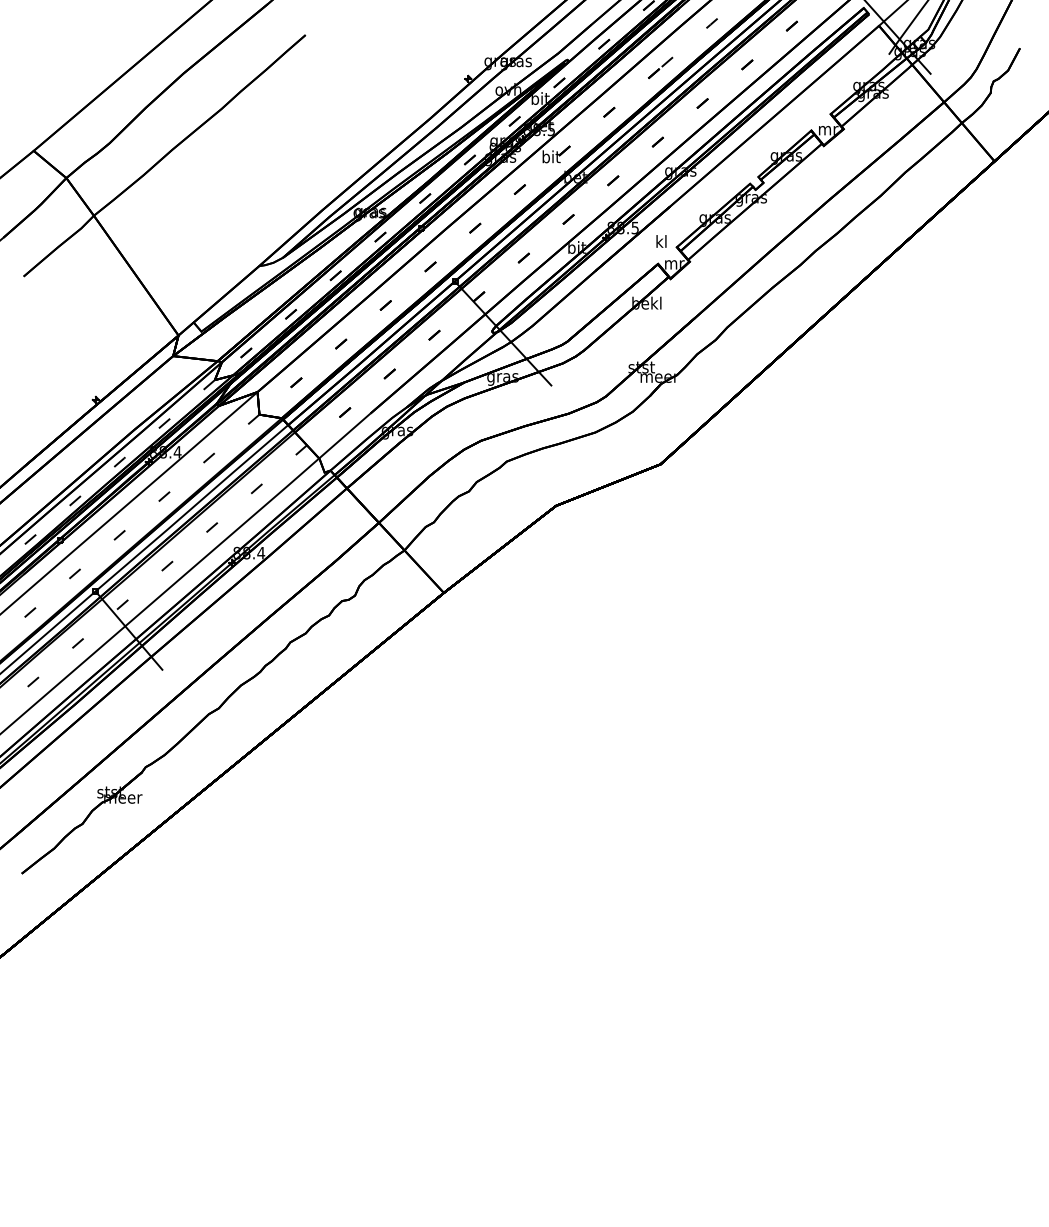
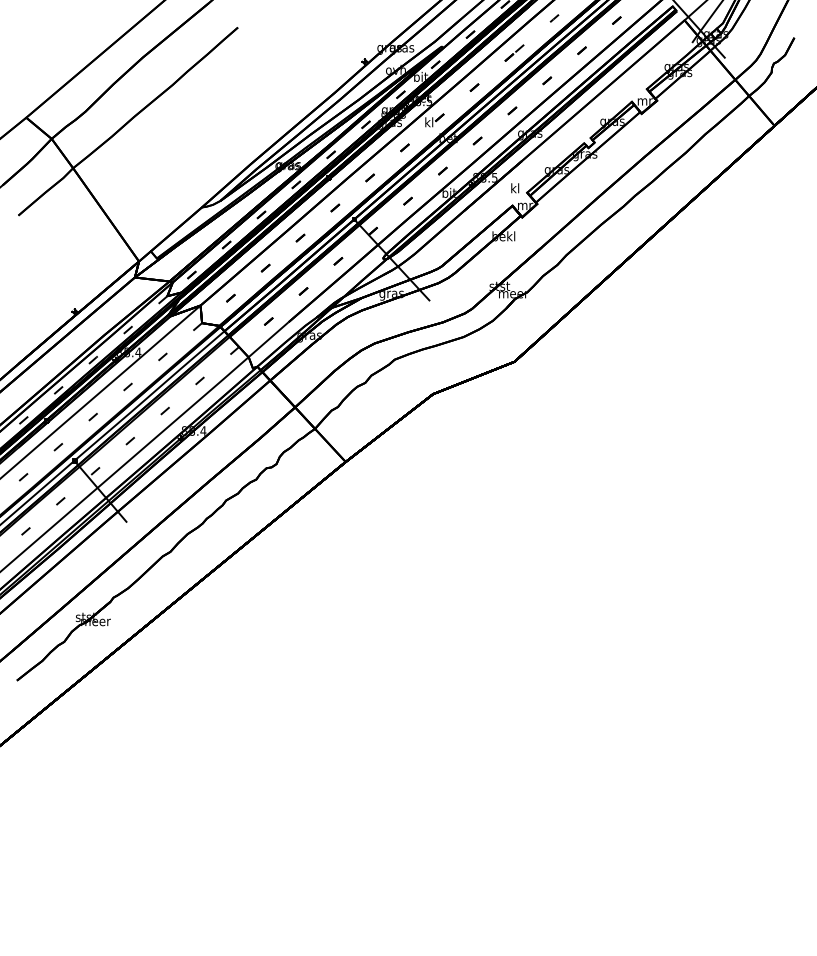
text: (551, 157) -> (429, 122), bit -> kl

